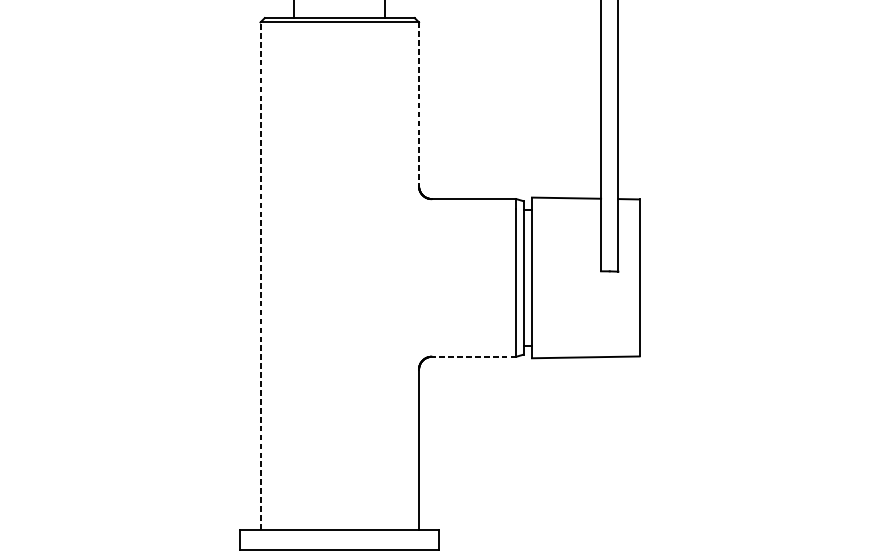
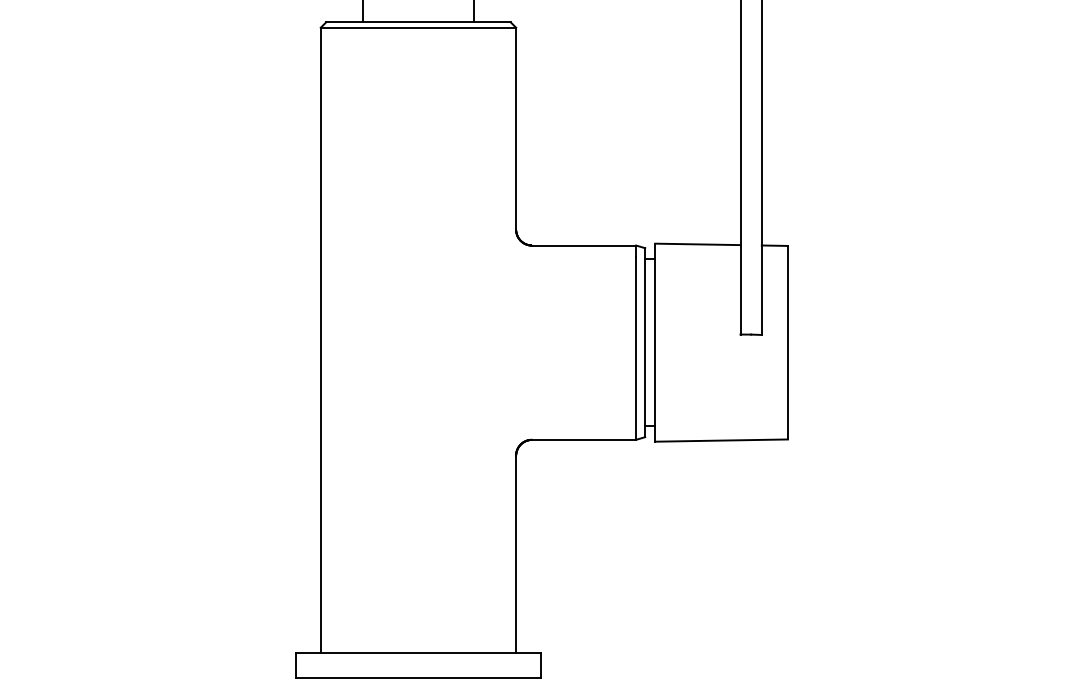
line: (419, 104) -> (516, 128), dashed -> solid
line: (260, 276) -> (320, 340), dashed -> solid
line: (473, 356) -> (583, 439), dashed -> solid

